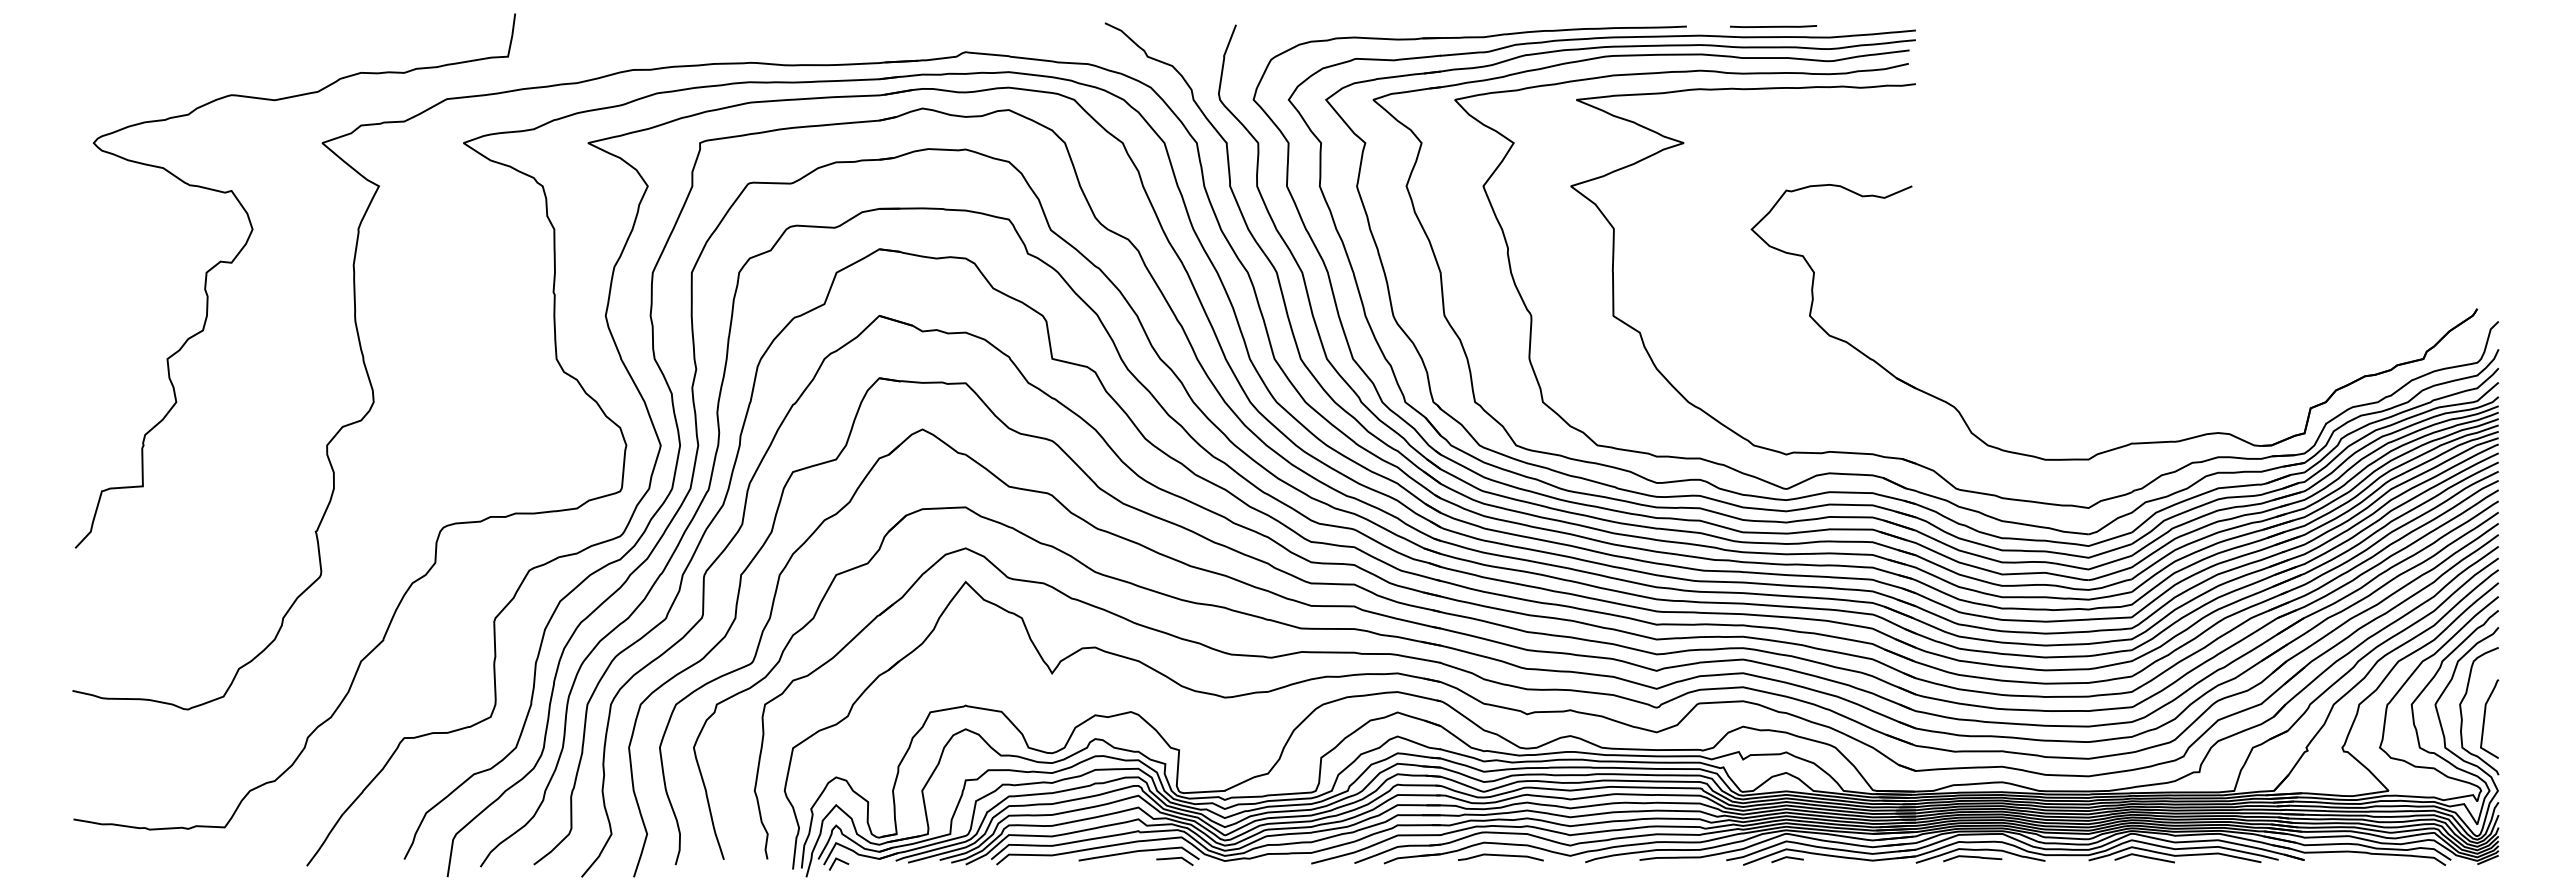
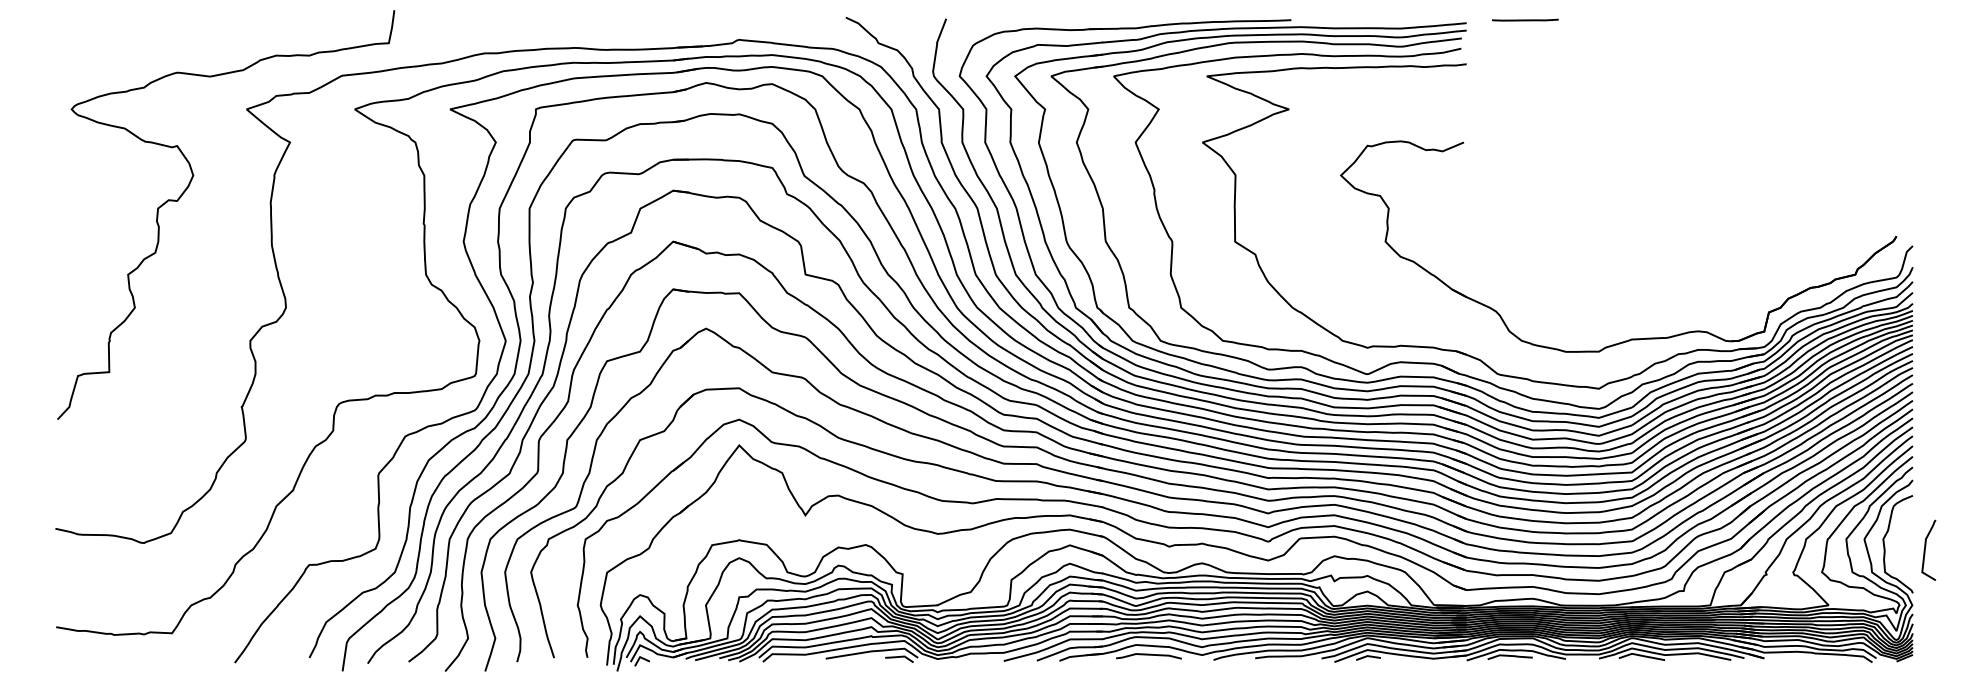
line: (1773, 26) -> (1525, 20), moved
curve: (2485, 718) -> (1925, 549), moved

